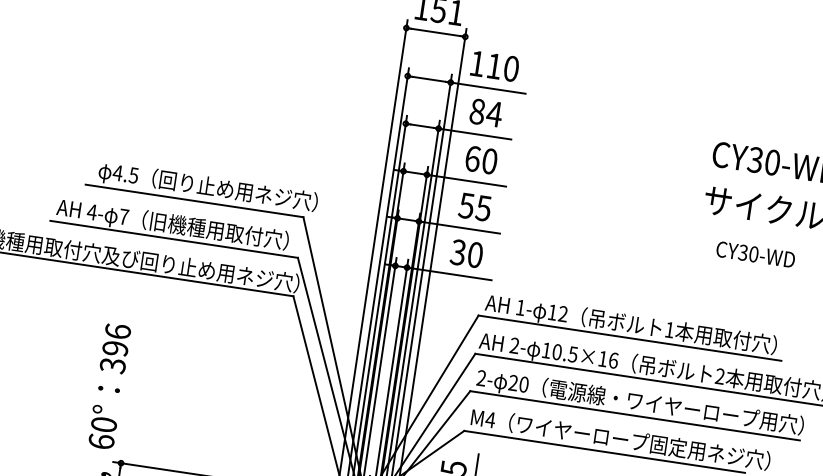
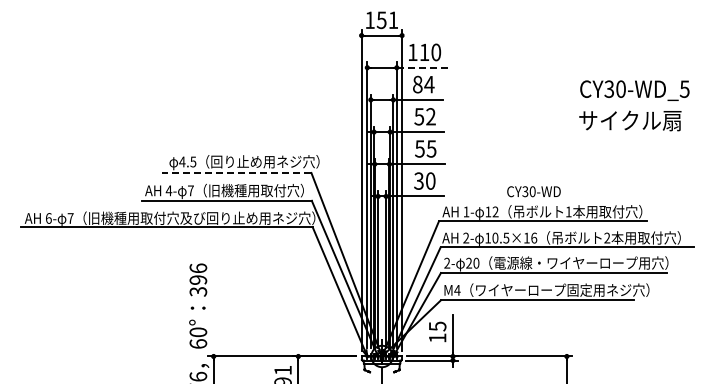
line: (488, 87) -> (422, 67), solid -> dashed
text: (480, 159) -> (424, 116), 60 -> 52
line: (194, 200) -> (236, 172), solid -> dashed
text: (755, 254) -> (533, 191), moved

